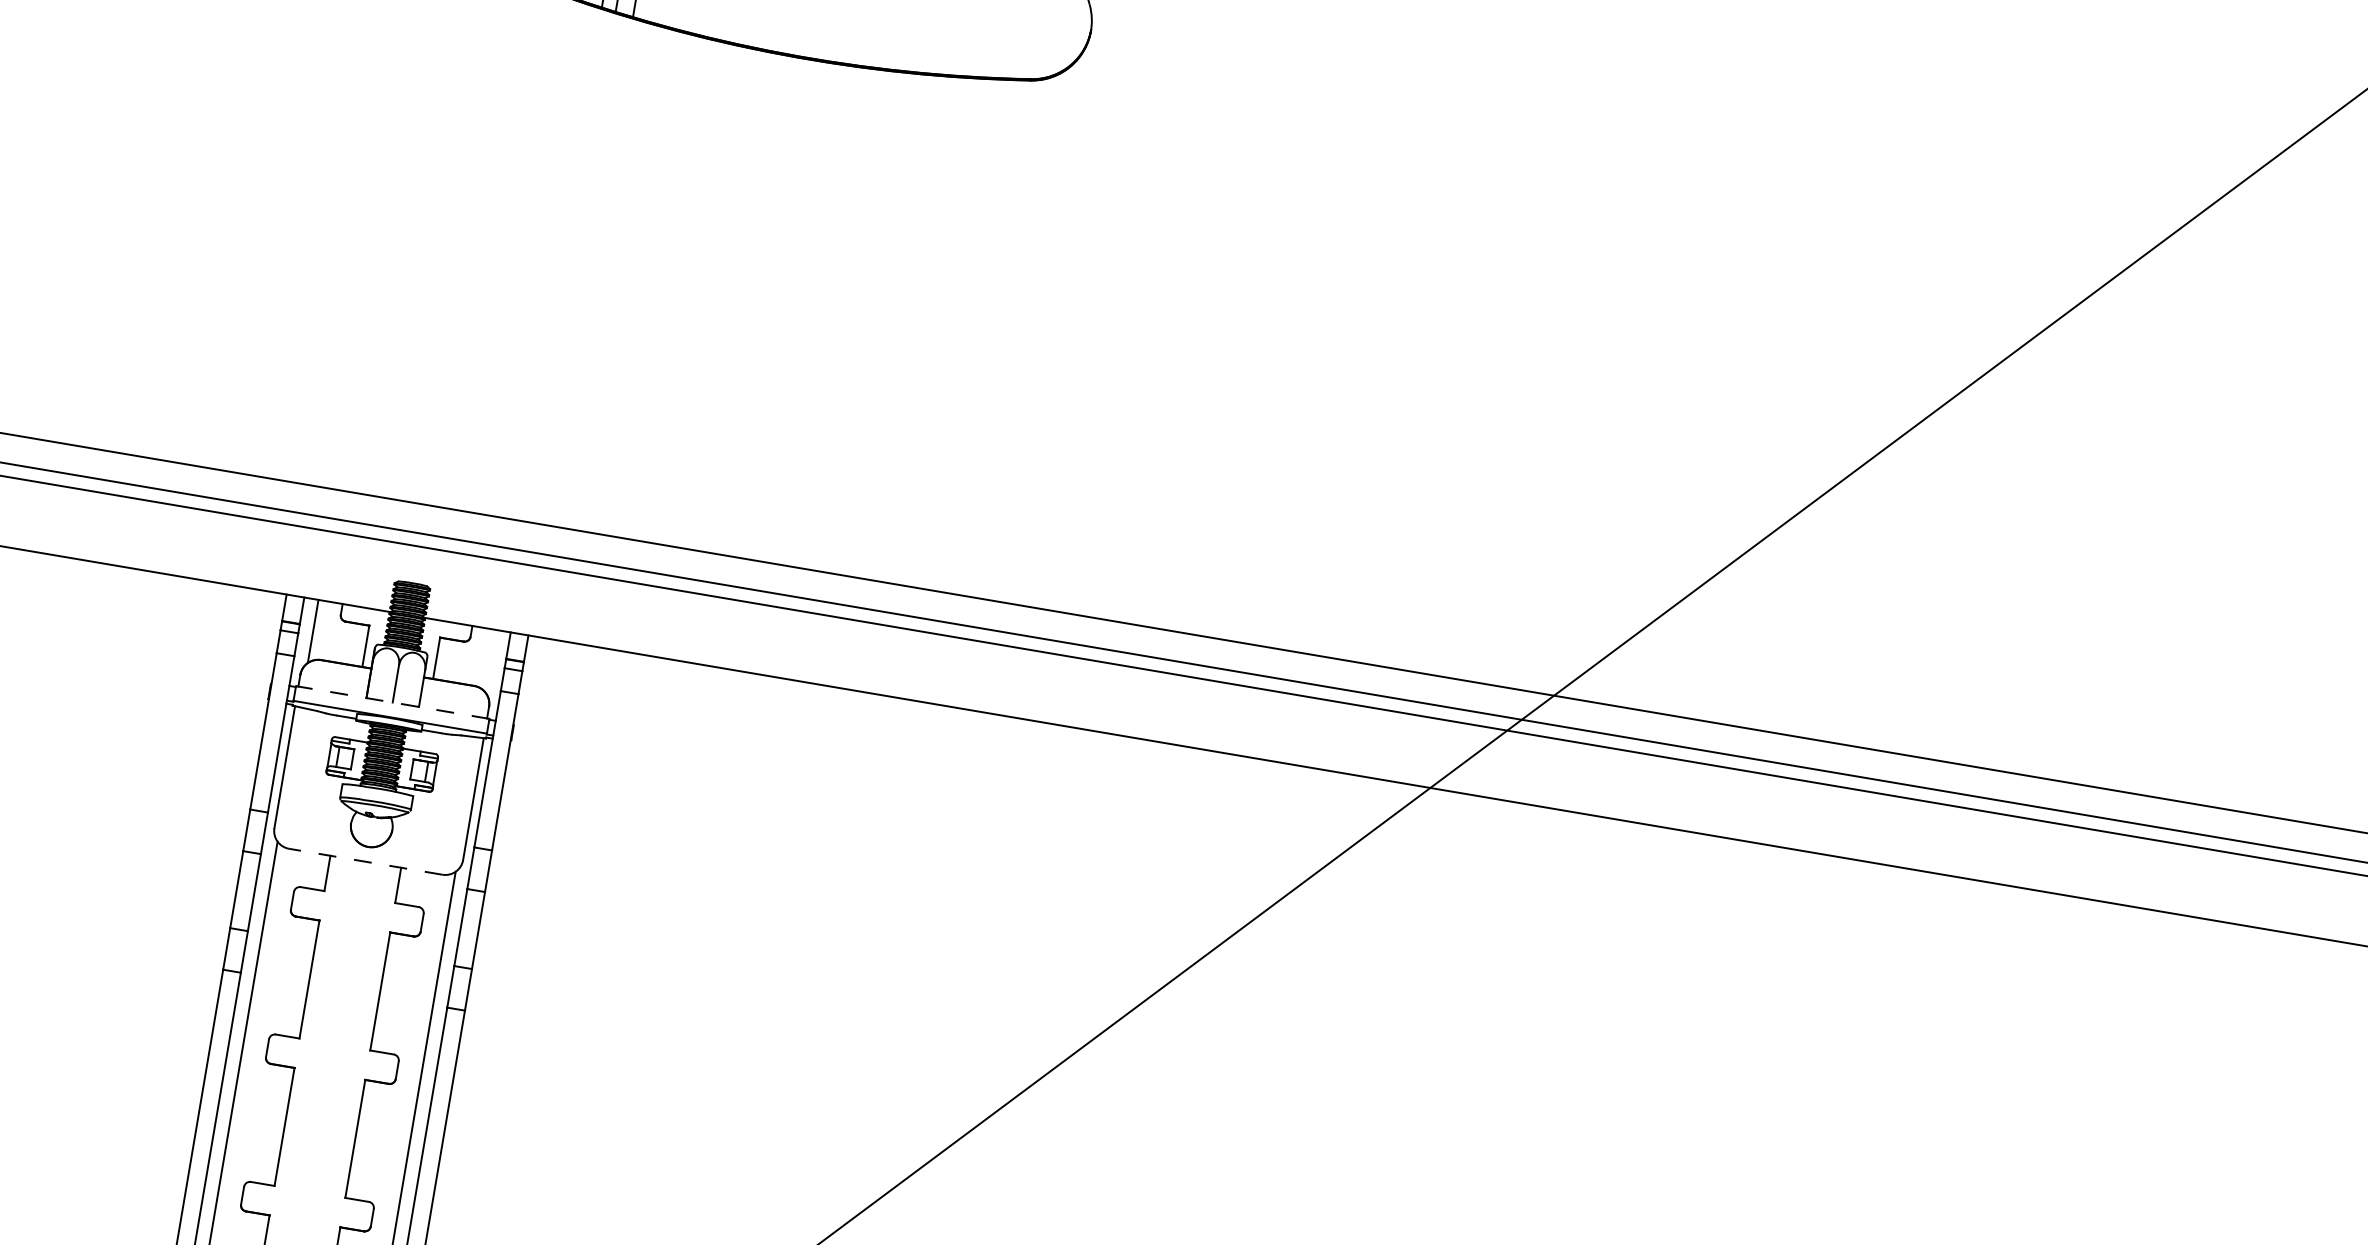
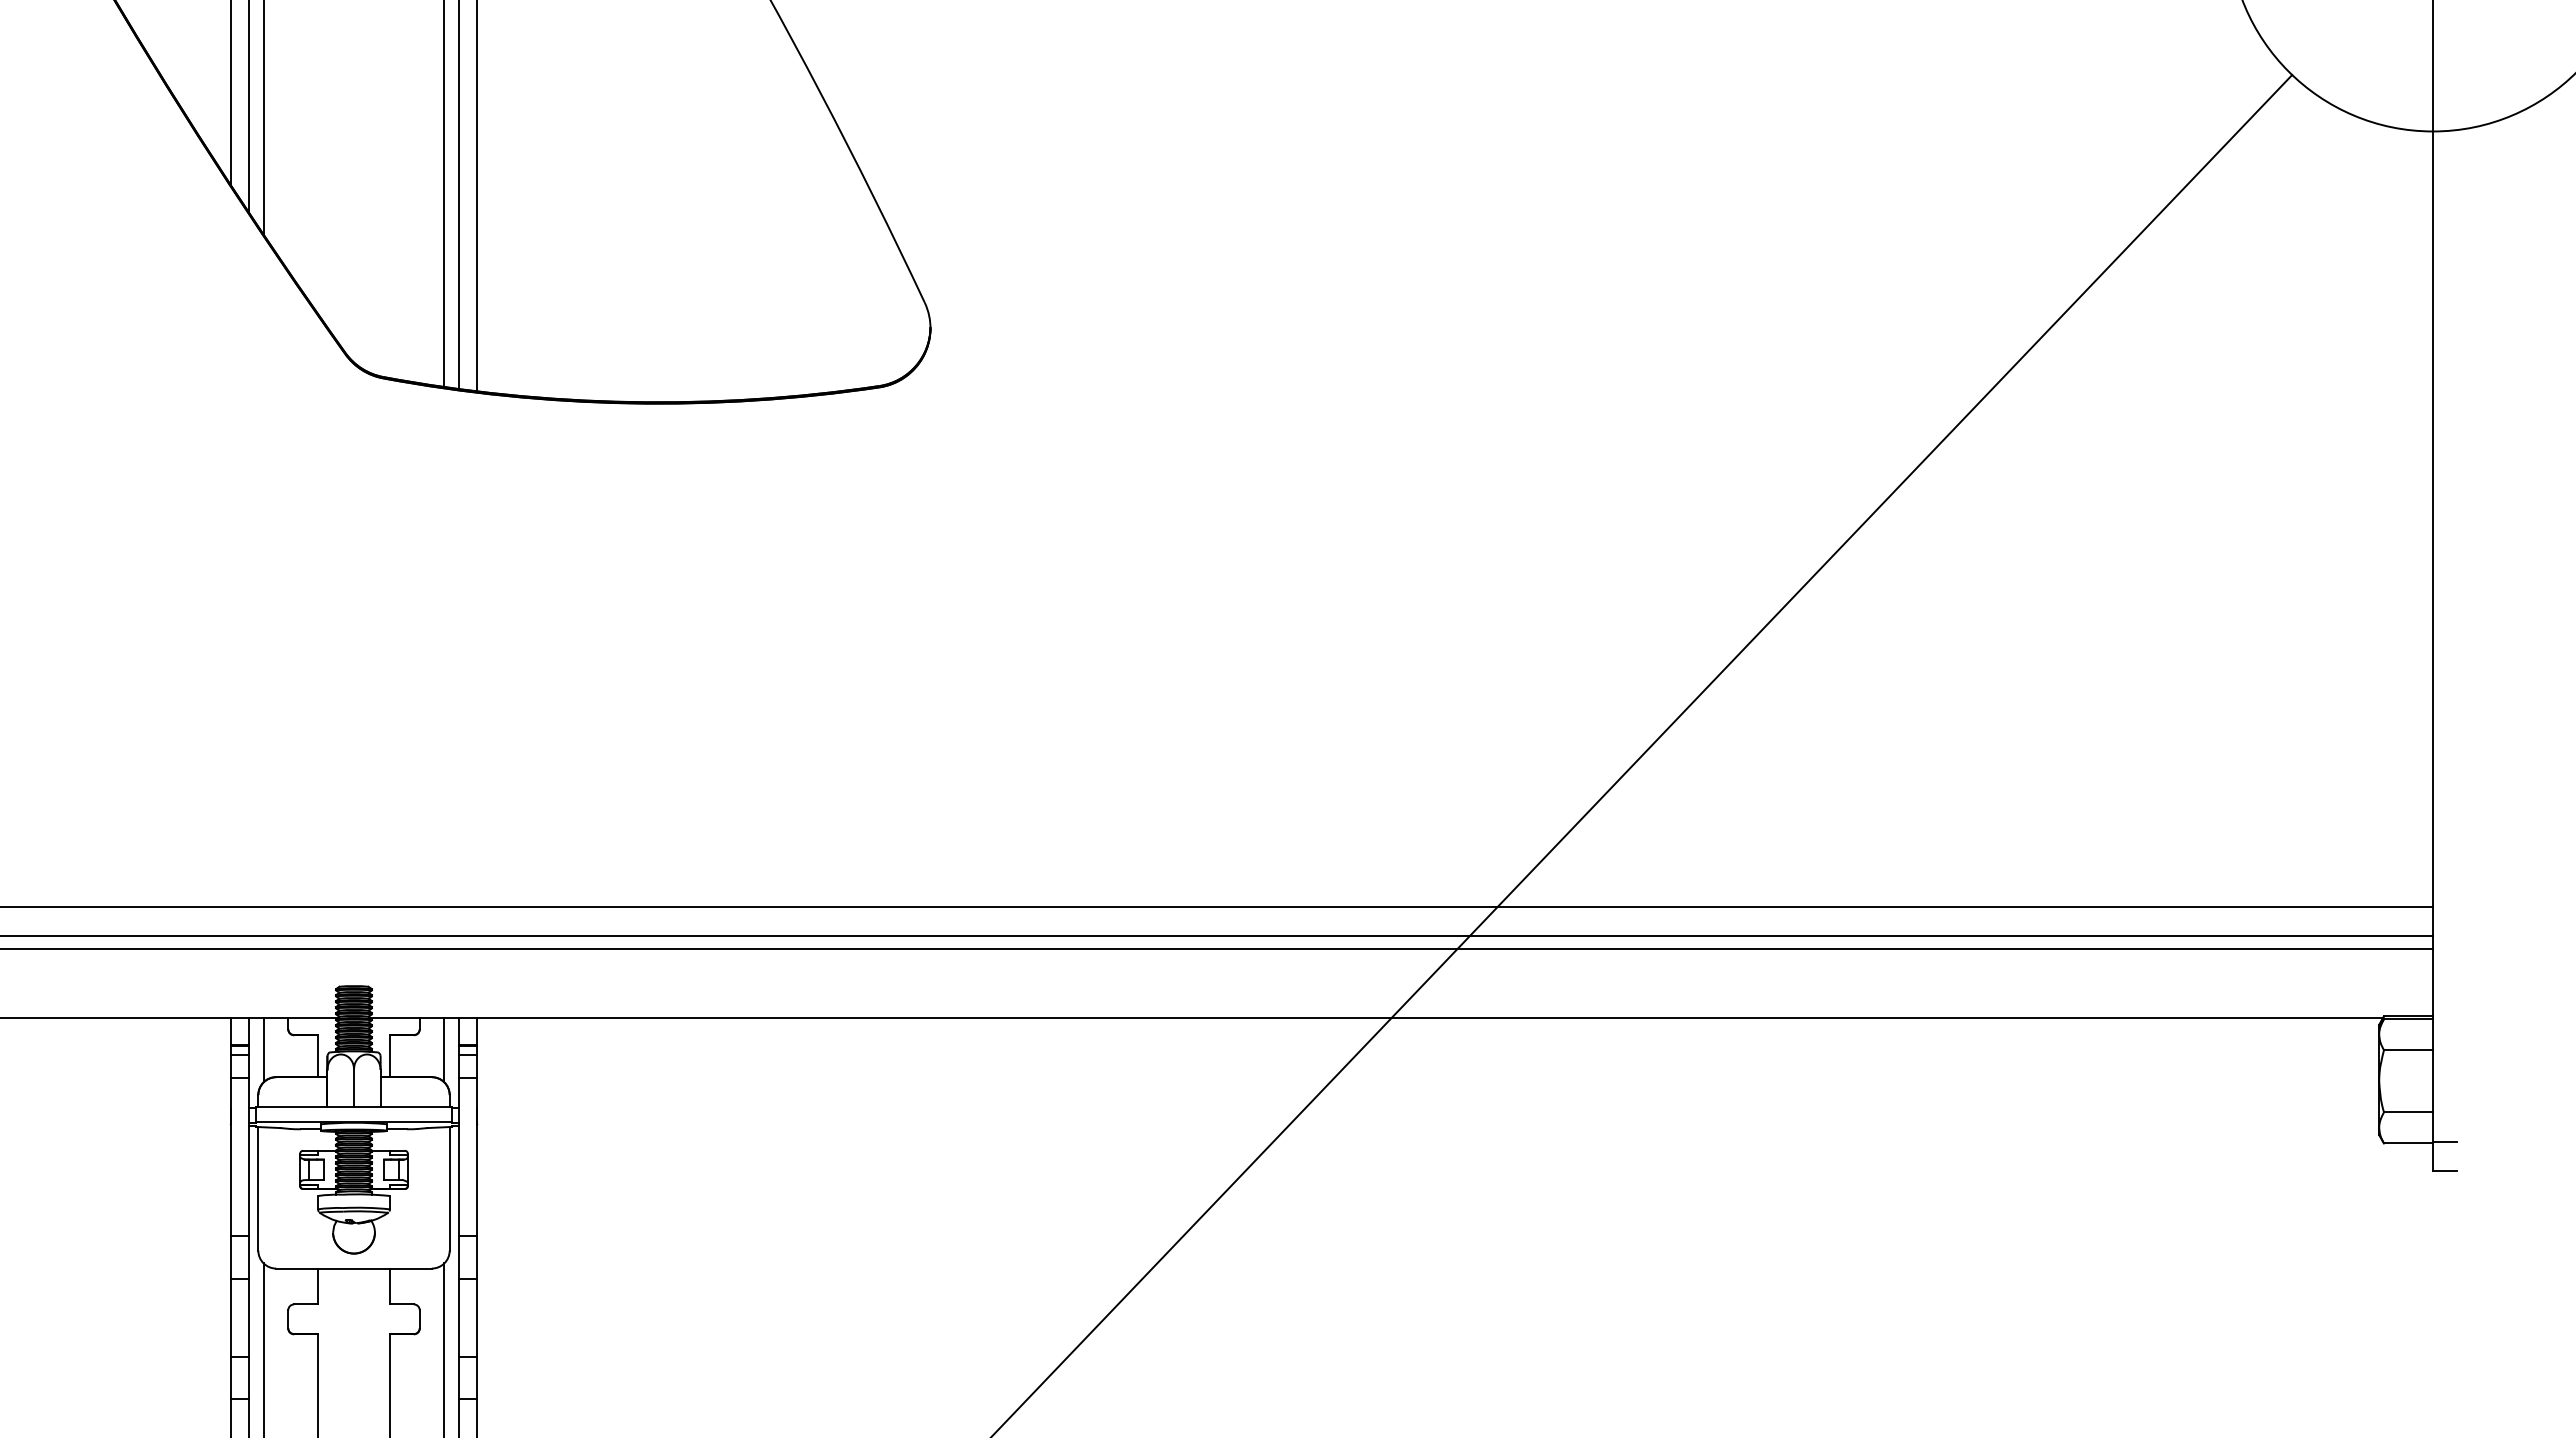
line: (491, 661) -> (444, 1050), added
line: (392, 702) -> (353, 1107), dashed -> solid
line: (366, 861) -> (354, 1268), dashed -> solid

